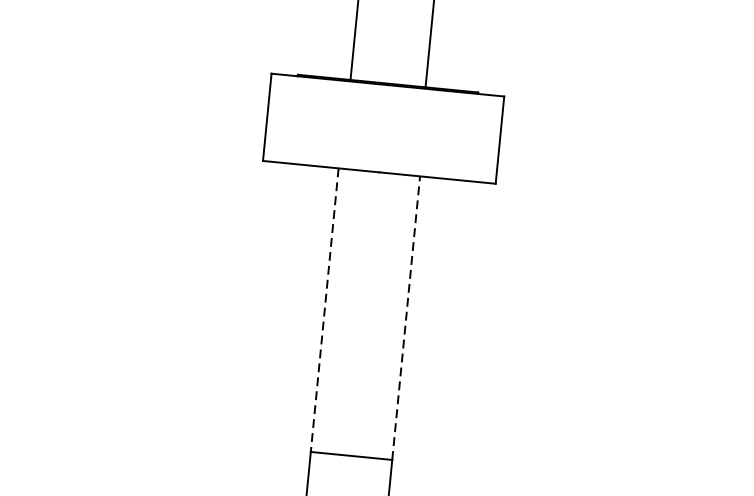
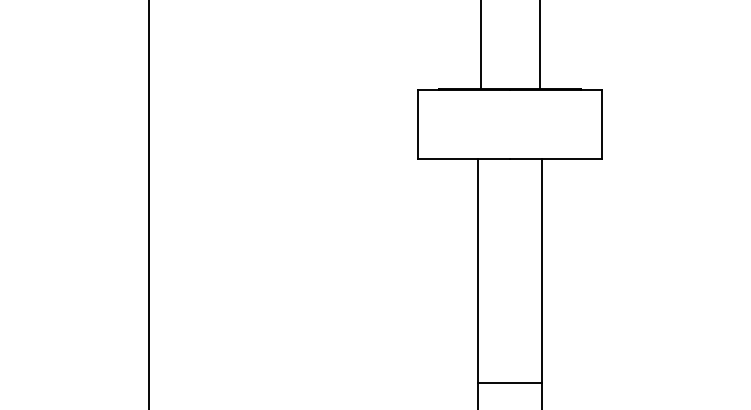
line: (325, 310) -> (478, 271), dashed -> solid
line: (406, 318) -> (542, 271), dashed -> solid

